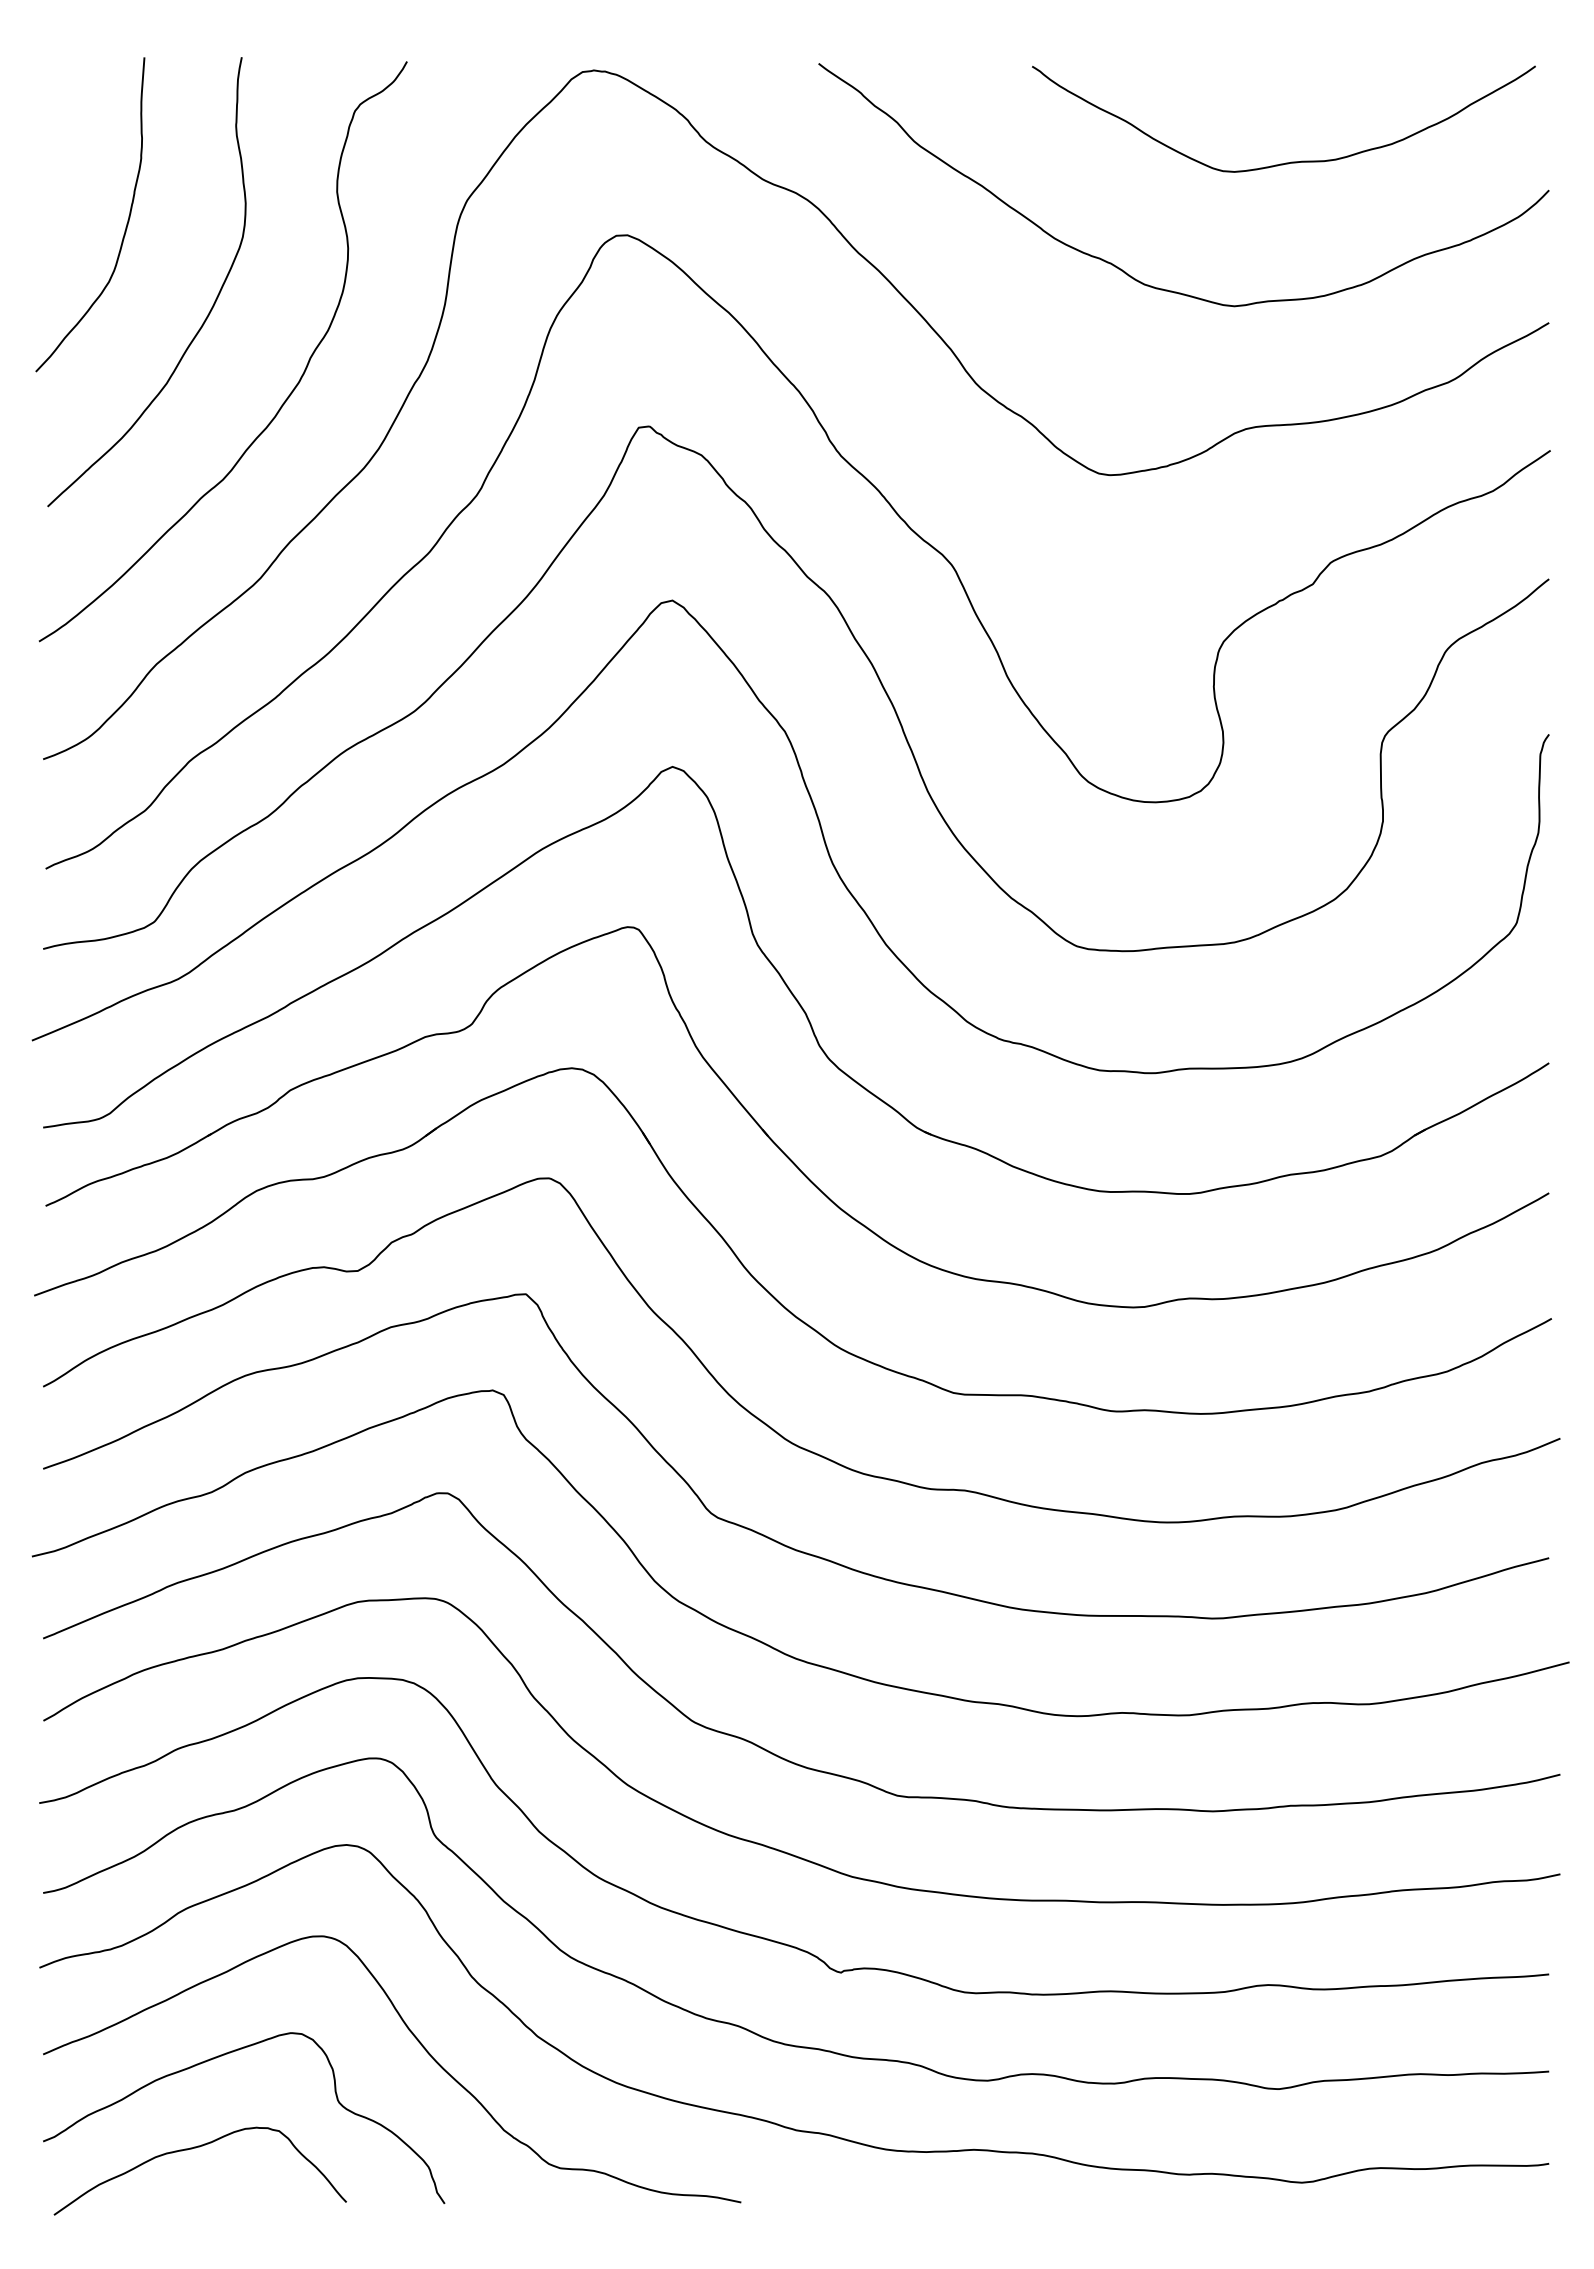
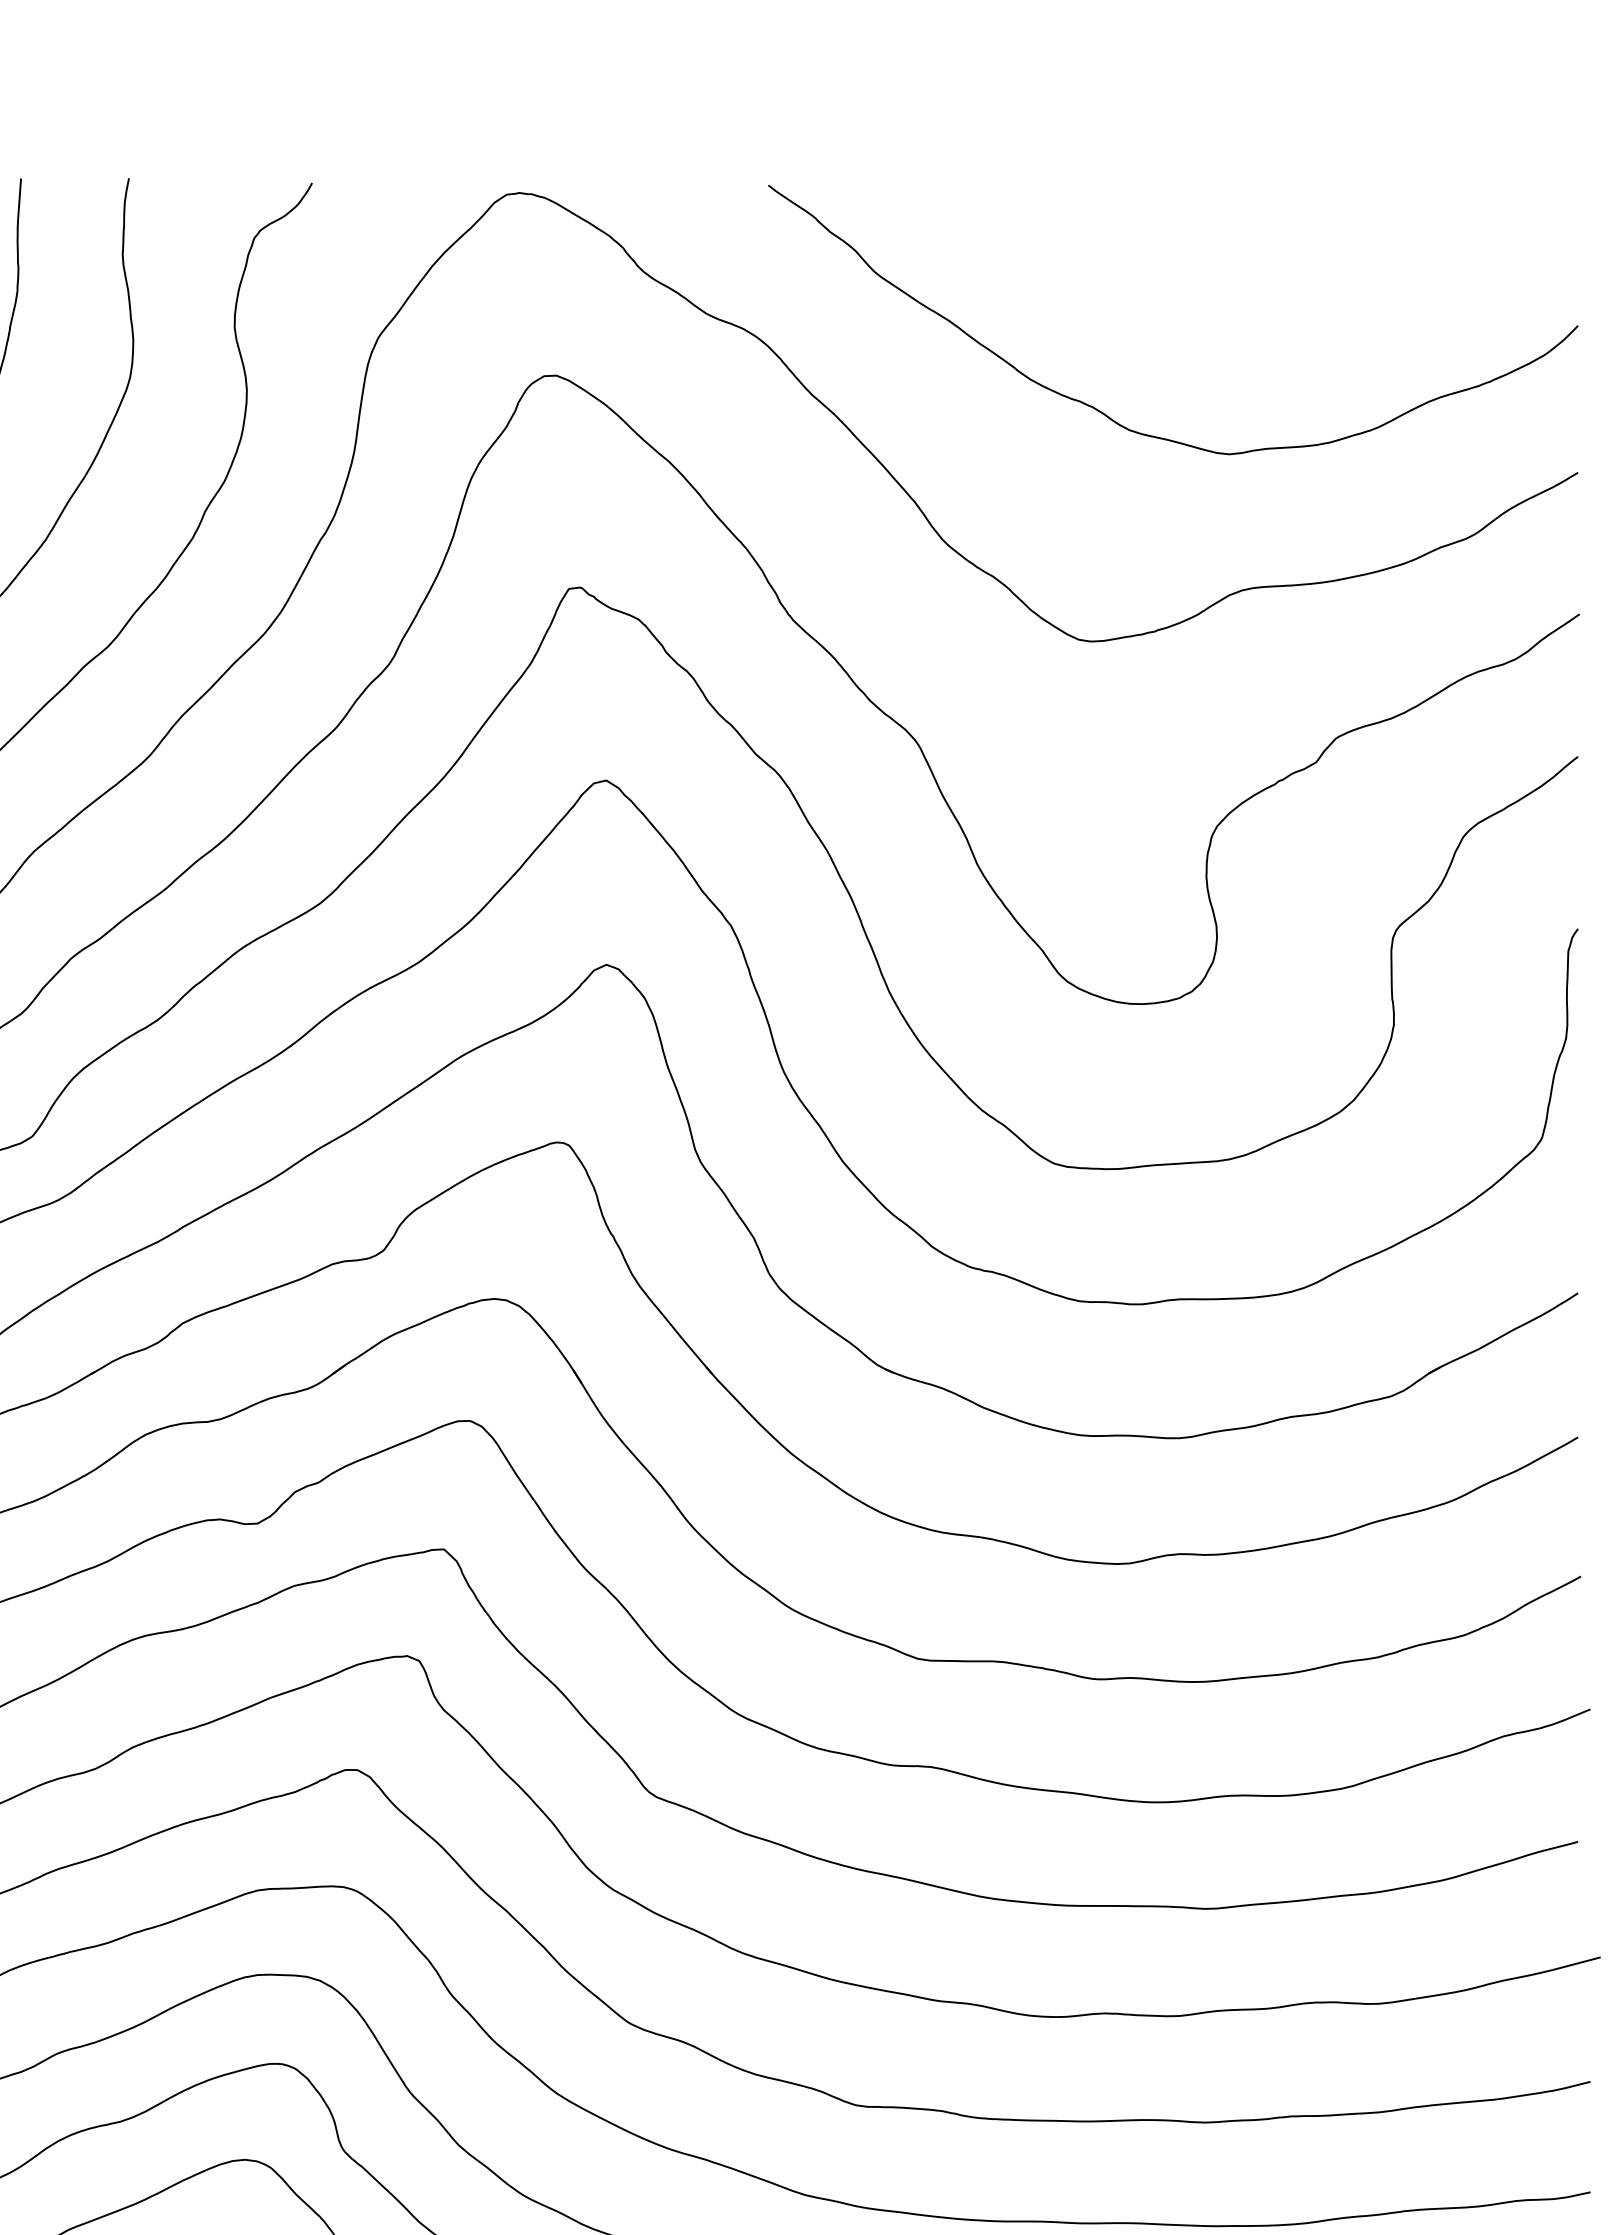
curve: (1291, 161) -> (1292, 293), removed

